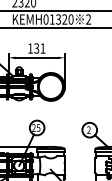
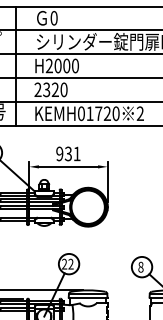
text: (58, 19) -> (98, 113), KEMH01320 -> KEMH01720
text: (30, 48) -> (59, 153), 131 -> 931
text: (38, 127) -> (70, 263), 25 -> 22
text: (88, 129) -> (140, 266), 2 -> 8

